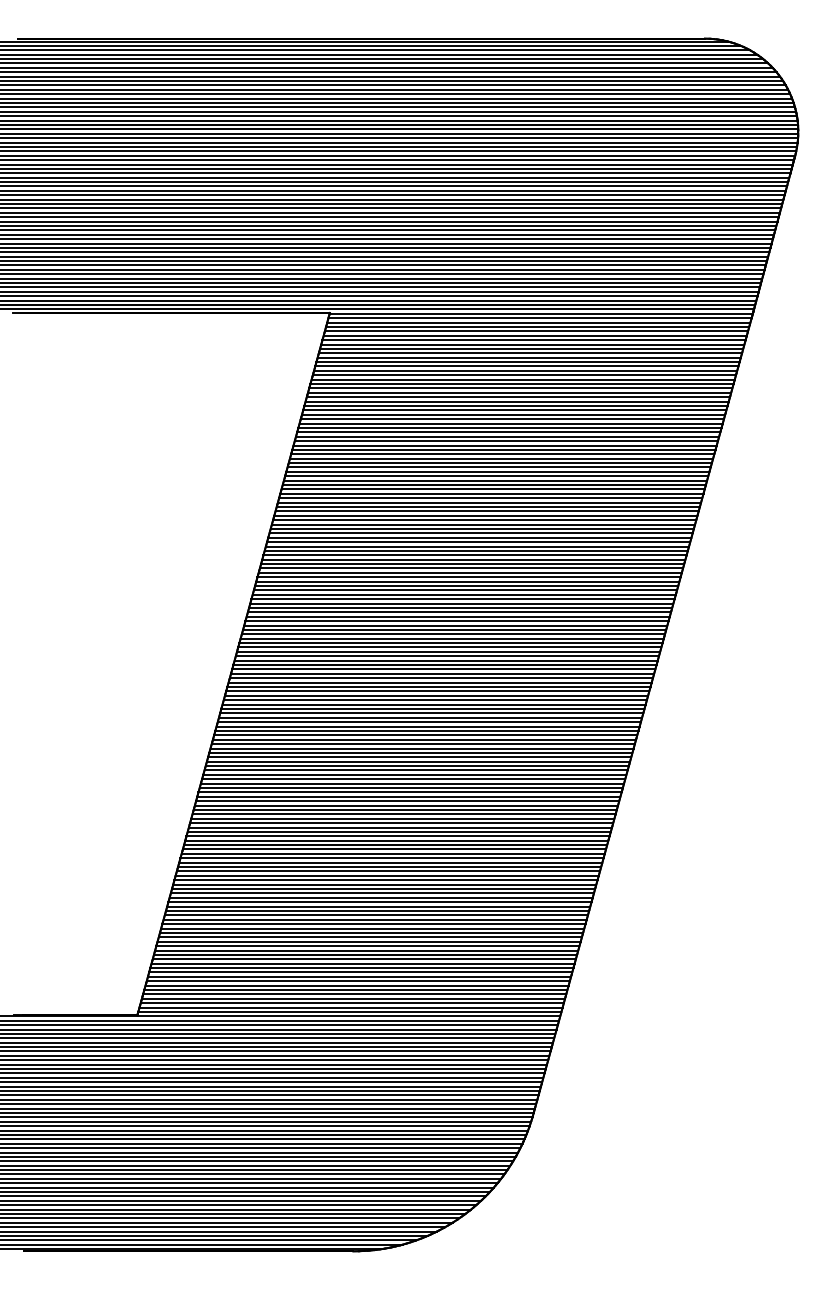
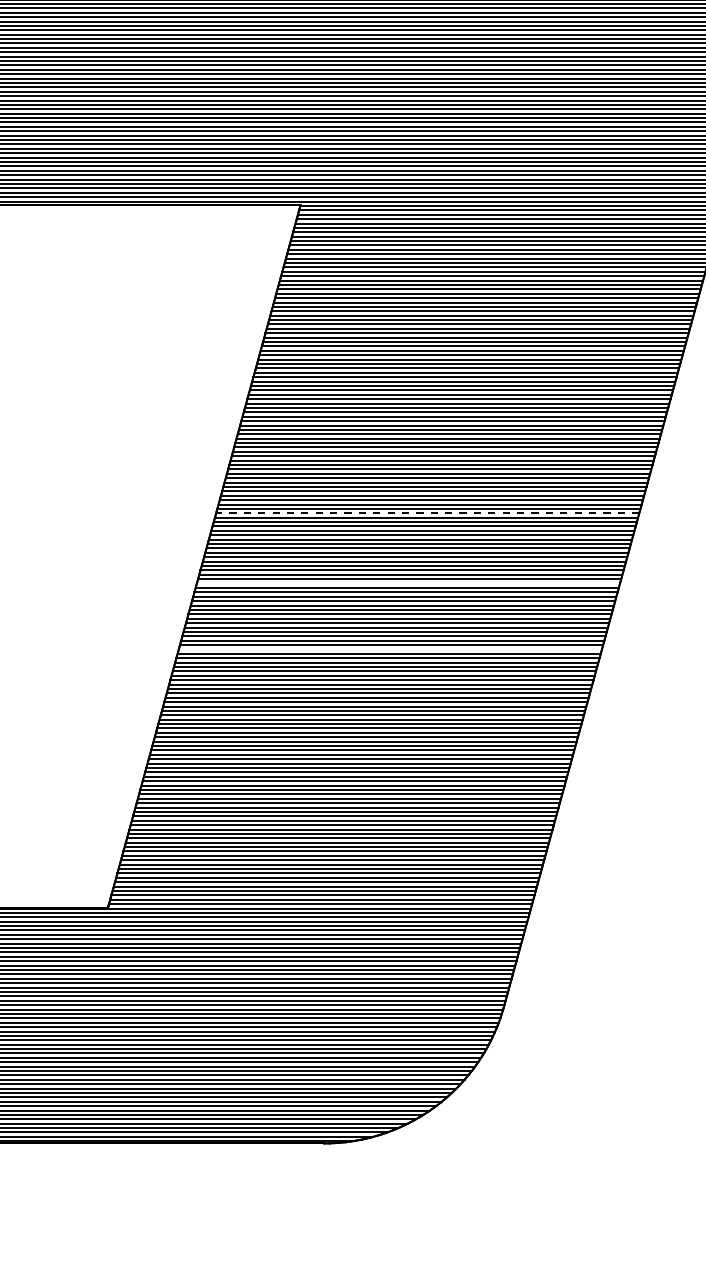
line: (457, 621) -> (428, 513), solid -> dashed
line: (437, 691) -> (408, 583), removed
line: (419, 757) -> (390, 649), removed

